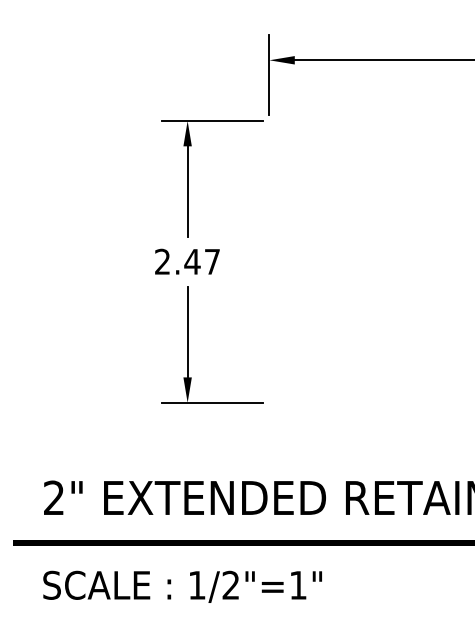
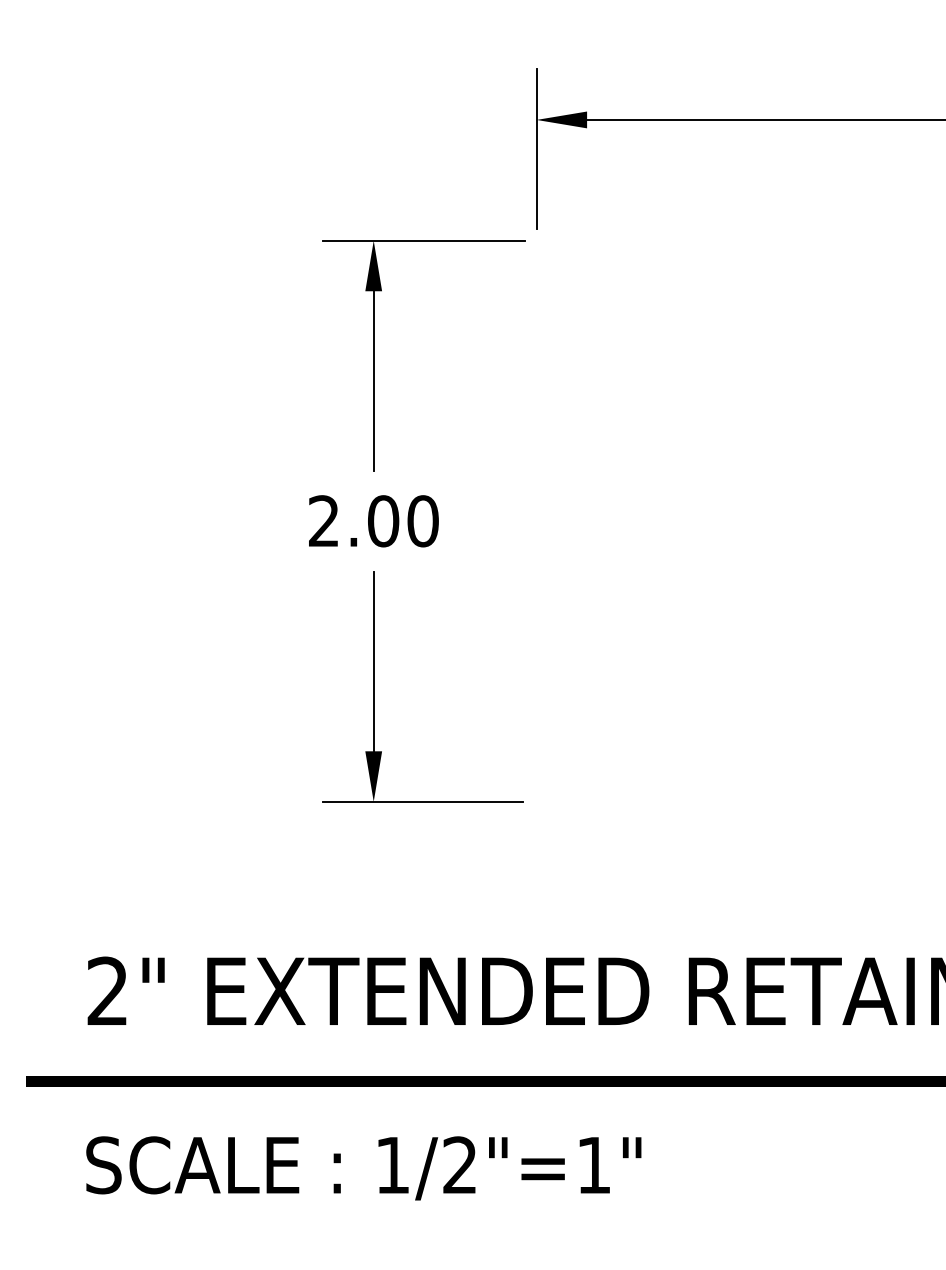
text: (202, 261) -> (403, 520), 2.47 -> 2.00

